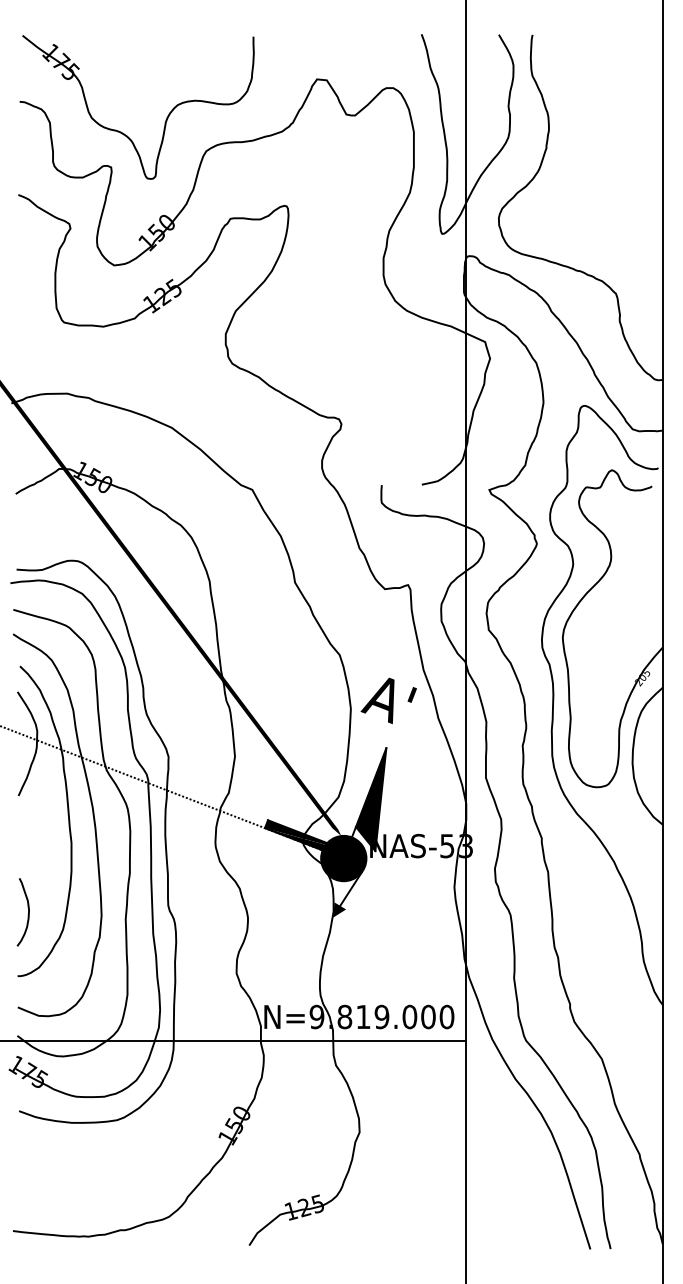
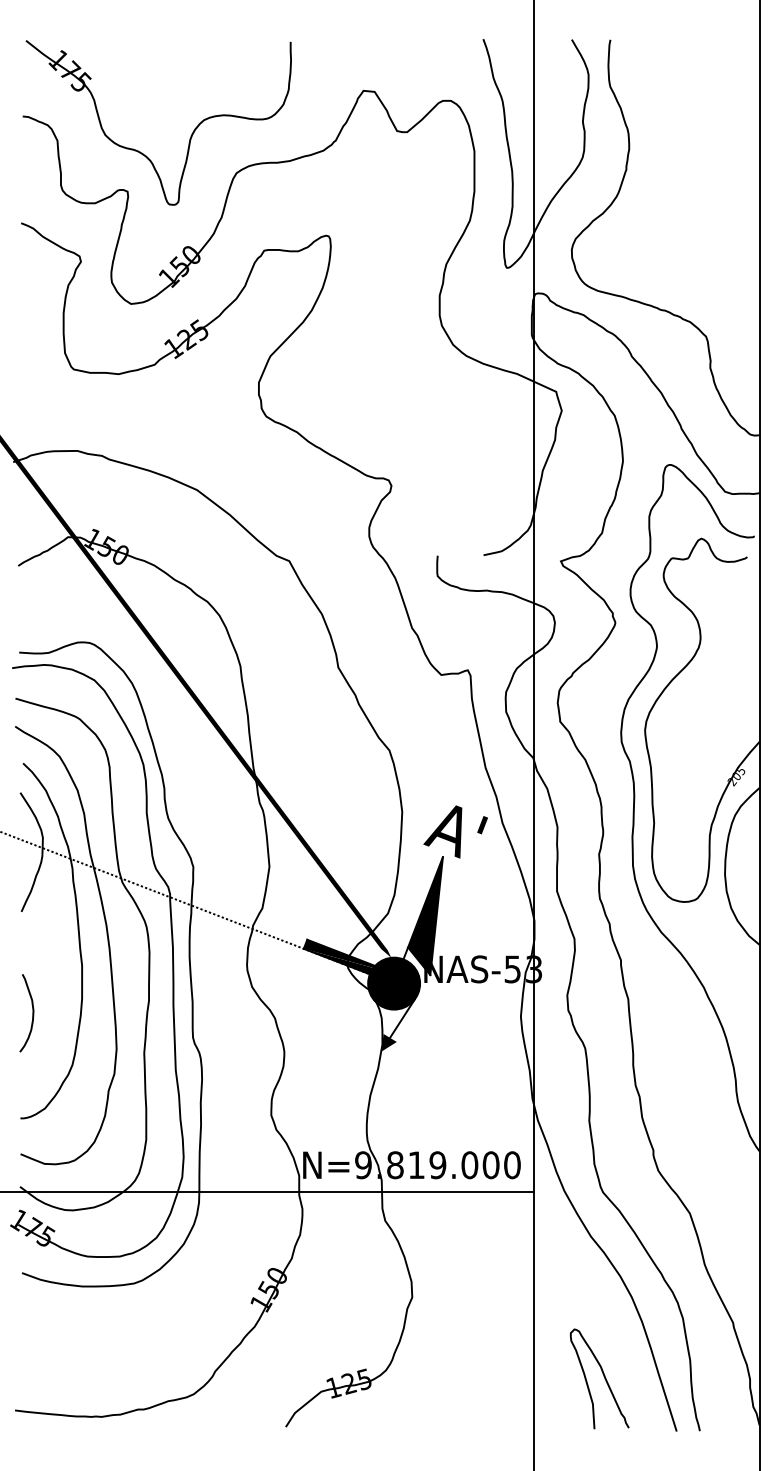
text: (388, 700) -> (455, 831), moved
curve: (28, 912) -> (32, 1013), moved
curve: (526, 1201) -> (603, 1376), added

